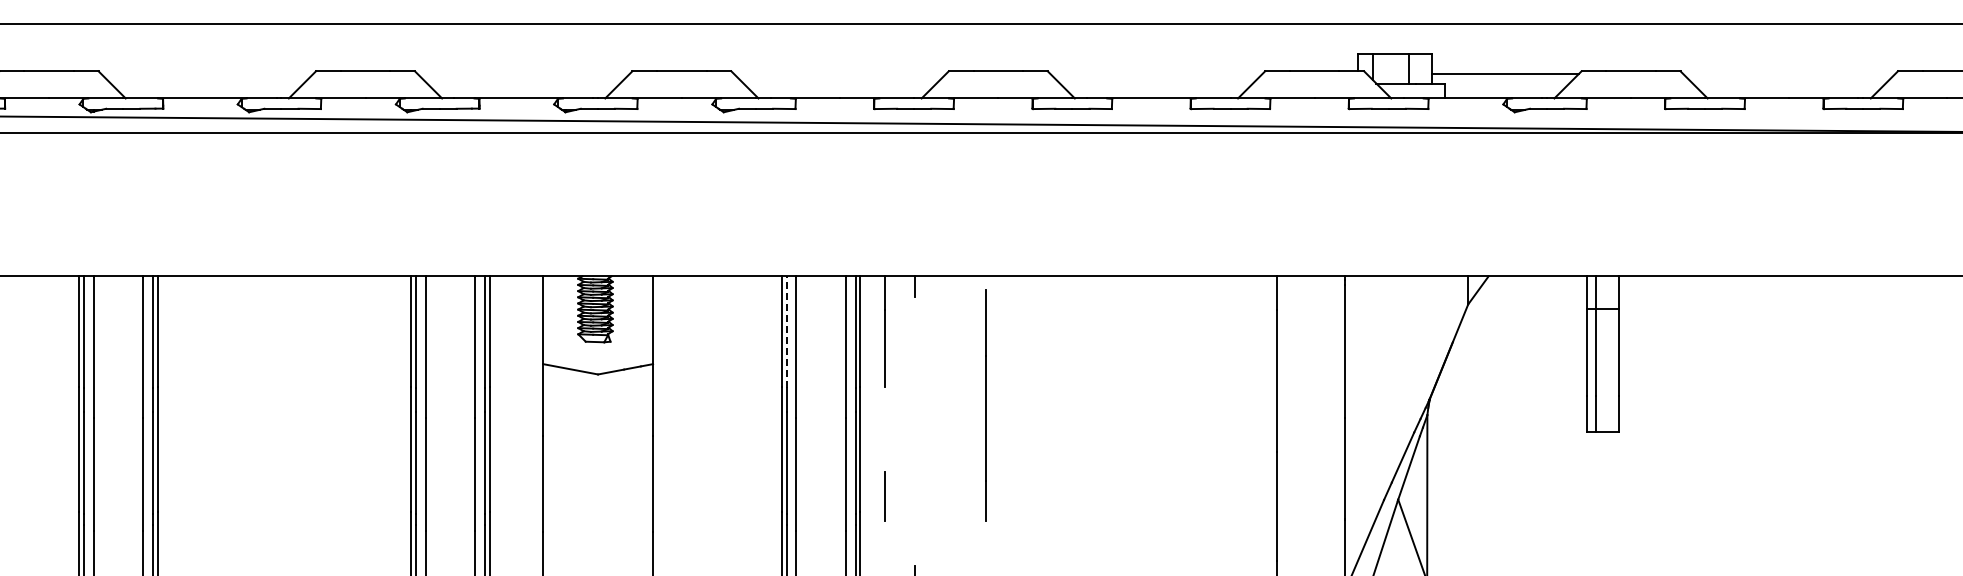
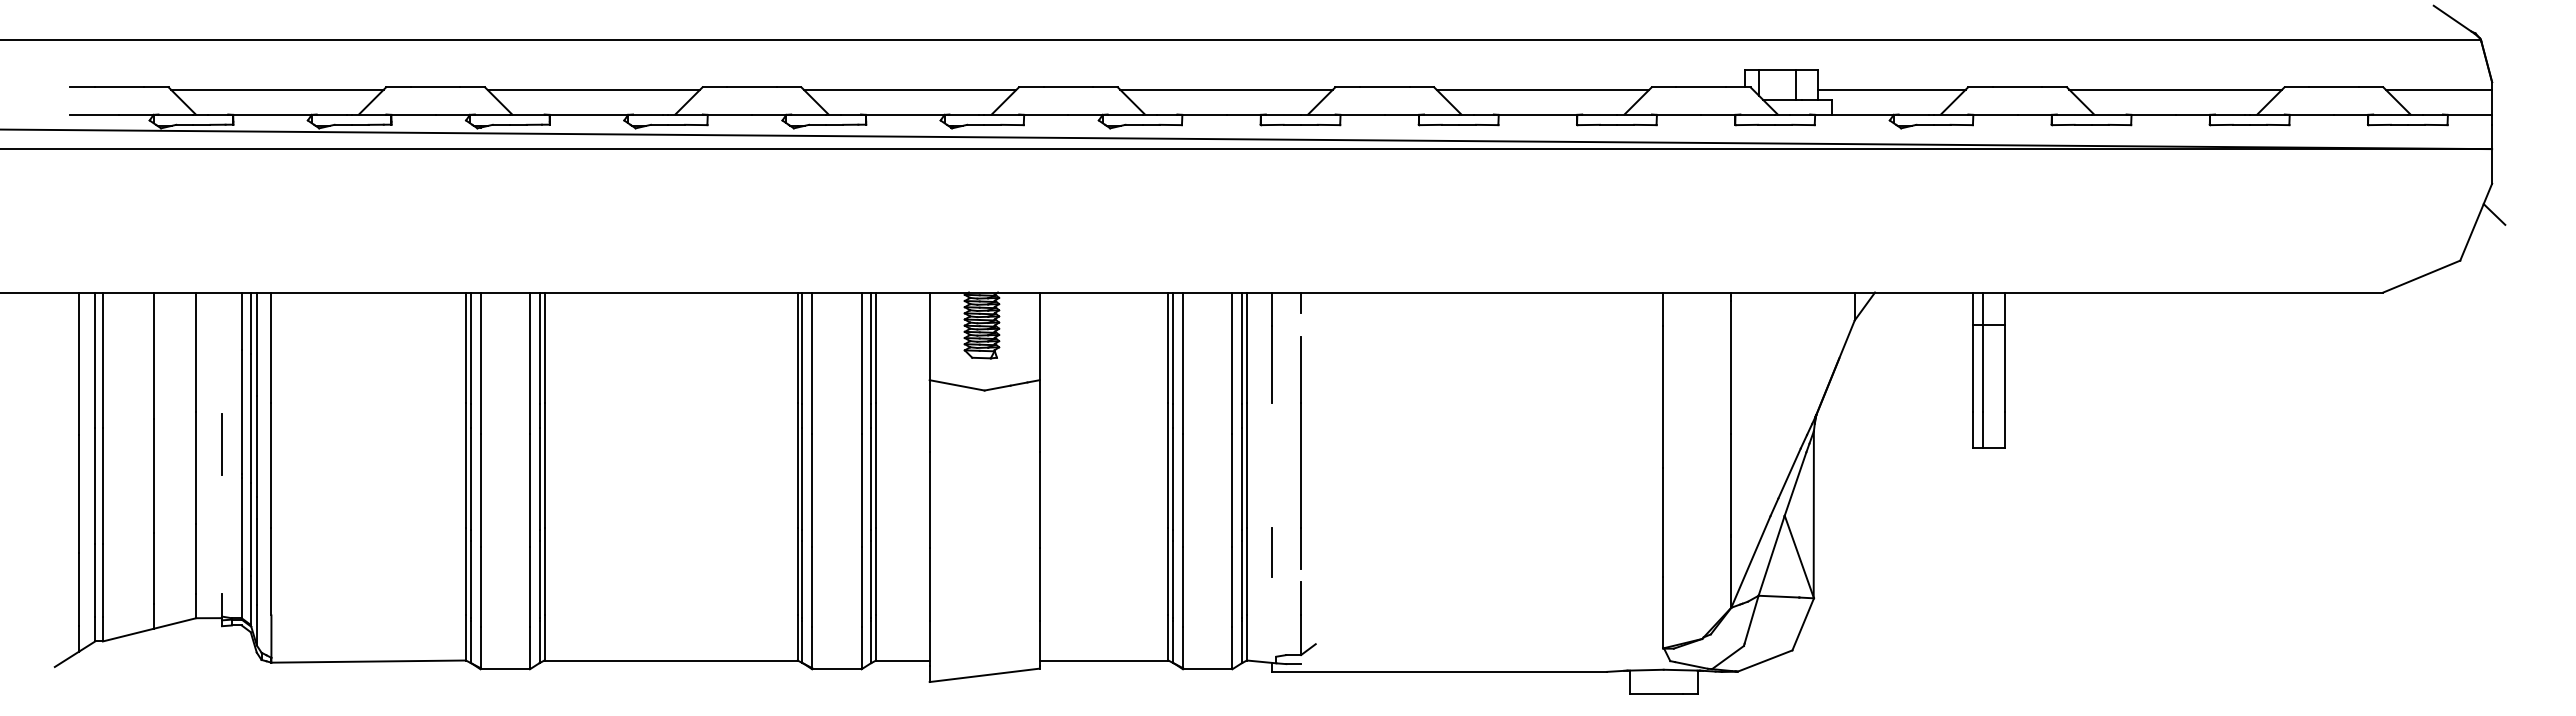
line: (207, 73) -> (593, 89), added
line: (523, 73) -> (909, 89), added
line: (840, 73) -> (1226, 89), added
line: (1156, 73) -> (1542, 89), added
line: (1789, 73) -> (2175, 89), added
line: (787, 332) -> (1173, 348), dashed -> solid
line: (985, 405) -> (1300, 452), moved
line: (885, 496) -> (1271, 552), moved

